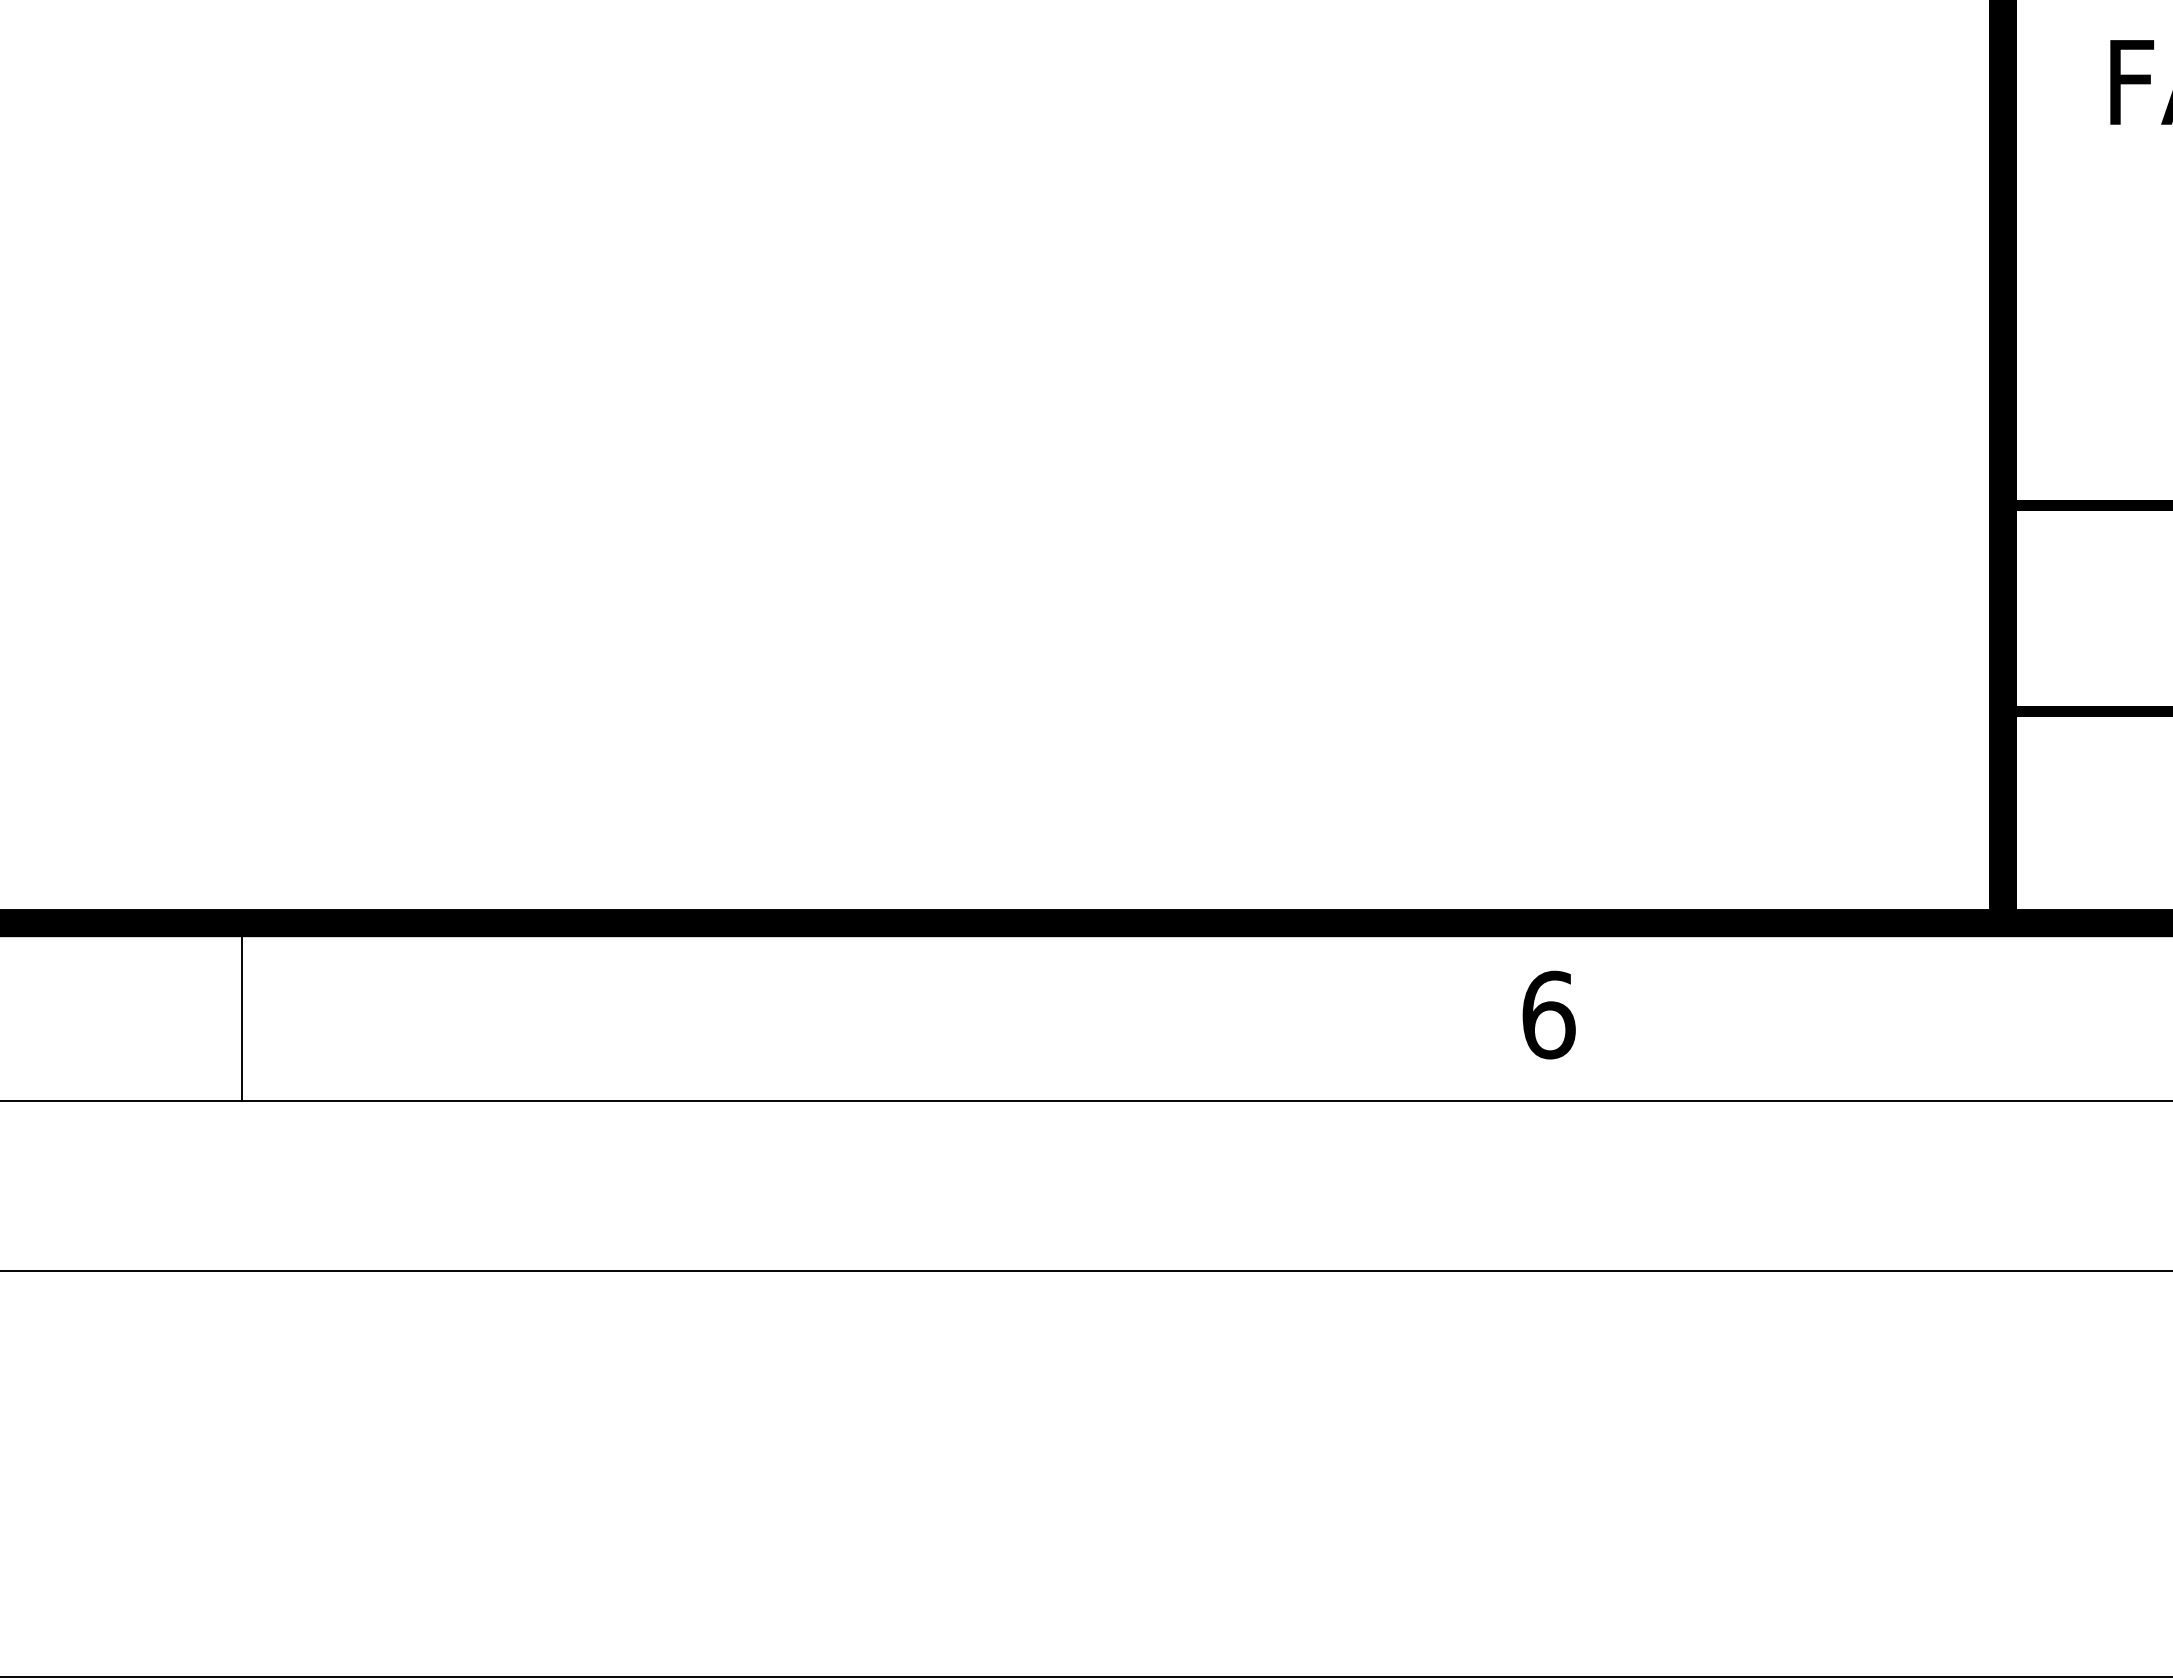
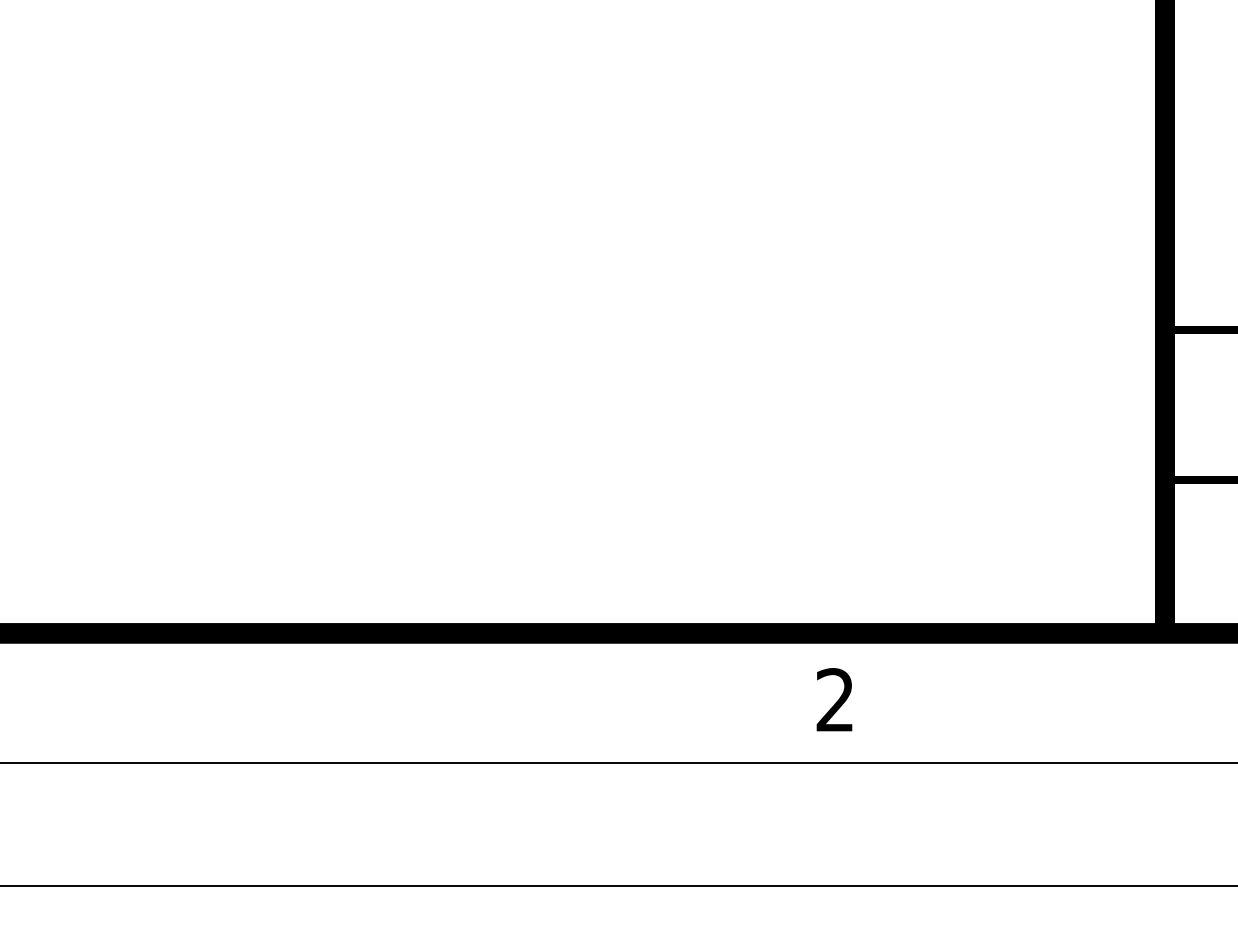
text: (1548, 1014) -> (835, 699), 6 -> 2

